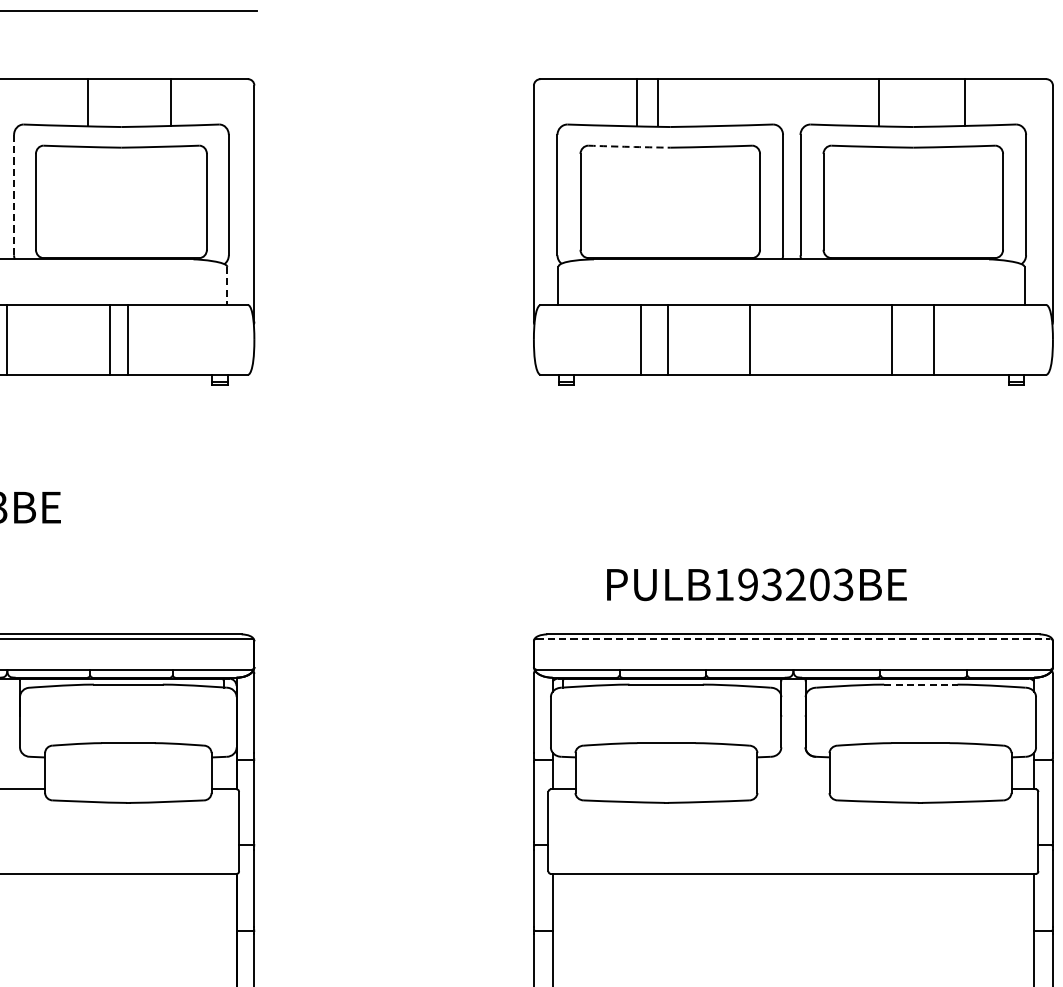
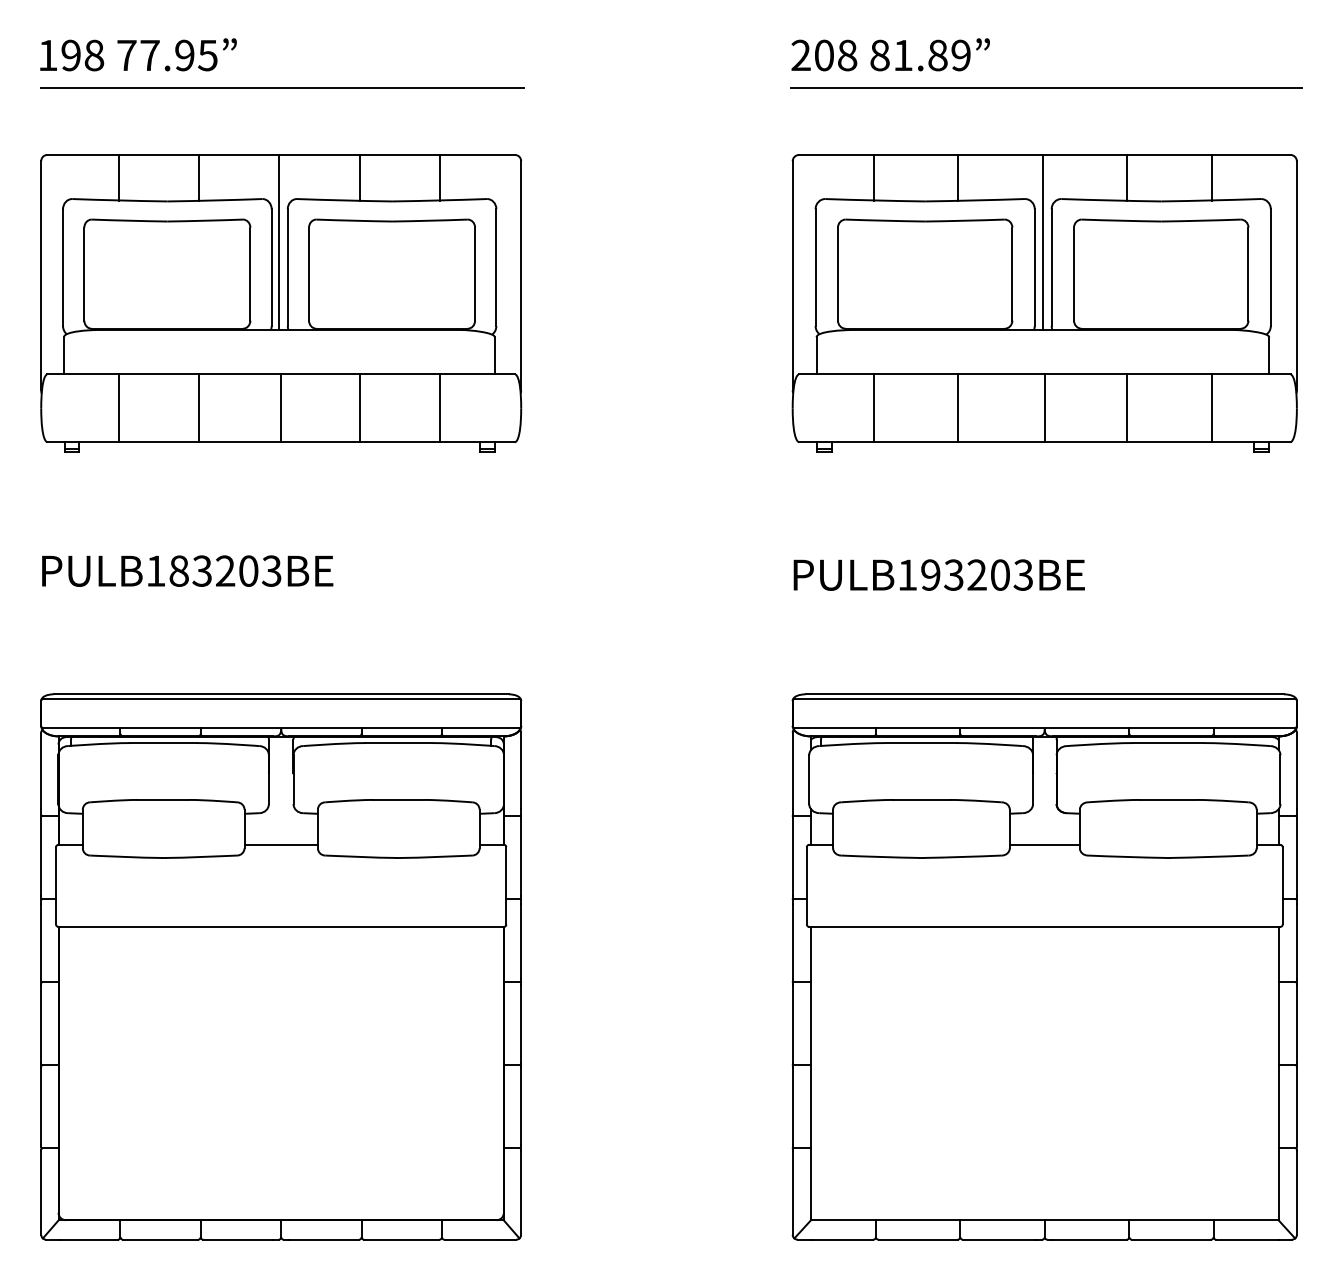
line: (794, 10) -> (1045, 88), added
line: (636, 102) -> (958, 177), moved
line: (658, 102) -> (874, 177), moved
arc: (629, 146) -> (885, 220), dashed -> solid
line: (5, 169) -> (279, 242), added
line: (791, 169) -> (1042, 242), added
line: (13, 195) -> (287, 267), dashed -> solid
line: (226, 285) -> (494, 355), dashed -> solid
line: (110, 340) -> (440, 408), moved
line: (128, 340) -> (359, 408), moved
line: (640, 340) -> (958, 408), moved
line: (668, 340) -> (874, 408), moved
line: (749, 340) -> (1044, 408), moved
line: (891, 340) -> (1211, 408), moved
line: (934, 340) -> (1127, 408), moved
text: (756, 584) -> (938, 574), moved
line: (793, 638) -> (1044, 698), dashed -> solid
line: (920, 685) -> (1168, 743), dashed -> solid
line: (793, 789) -> (1044, 844), added

